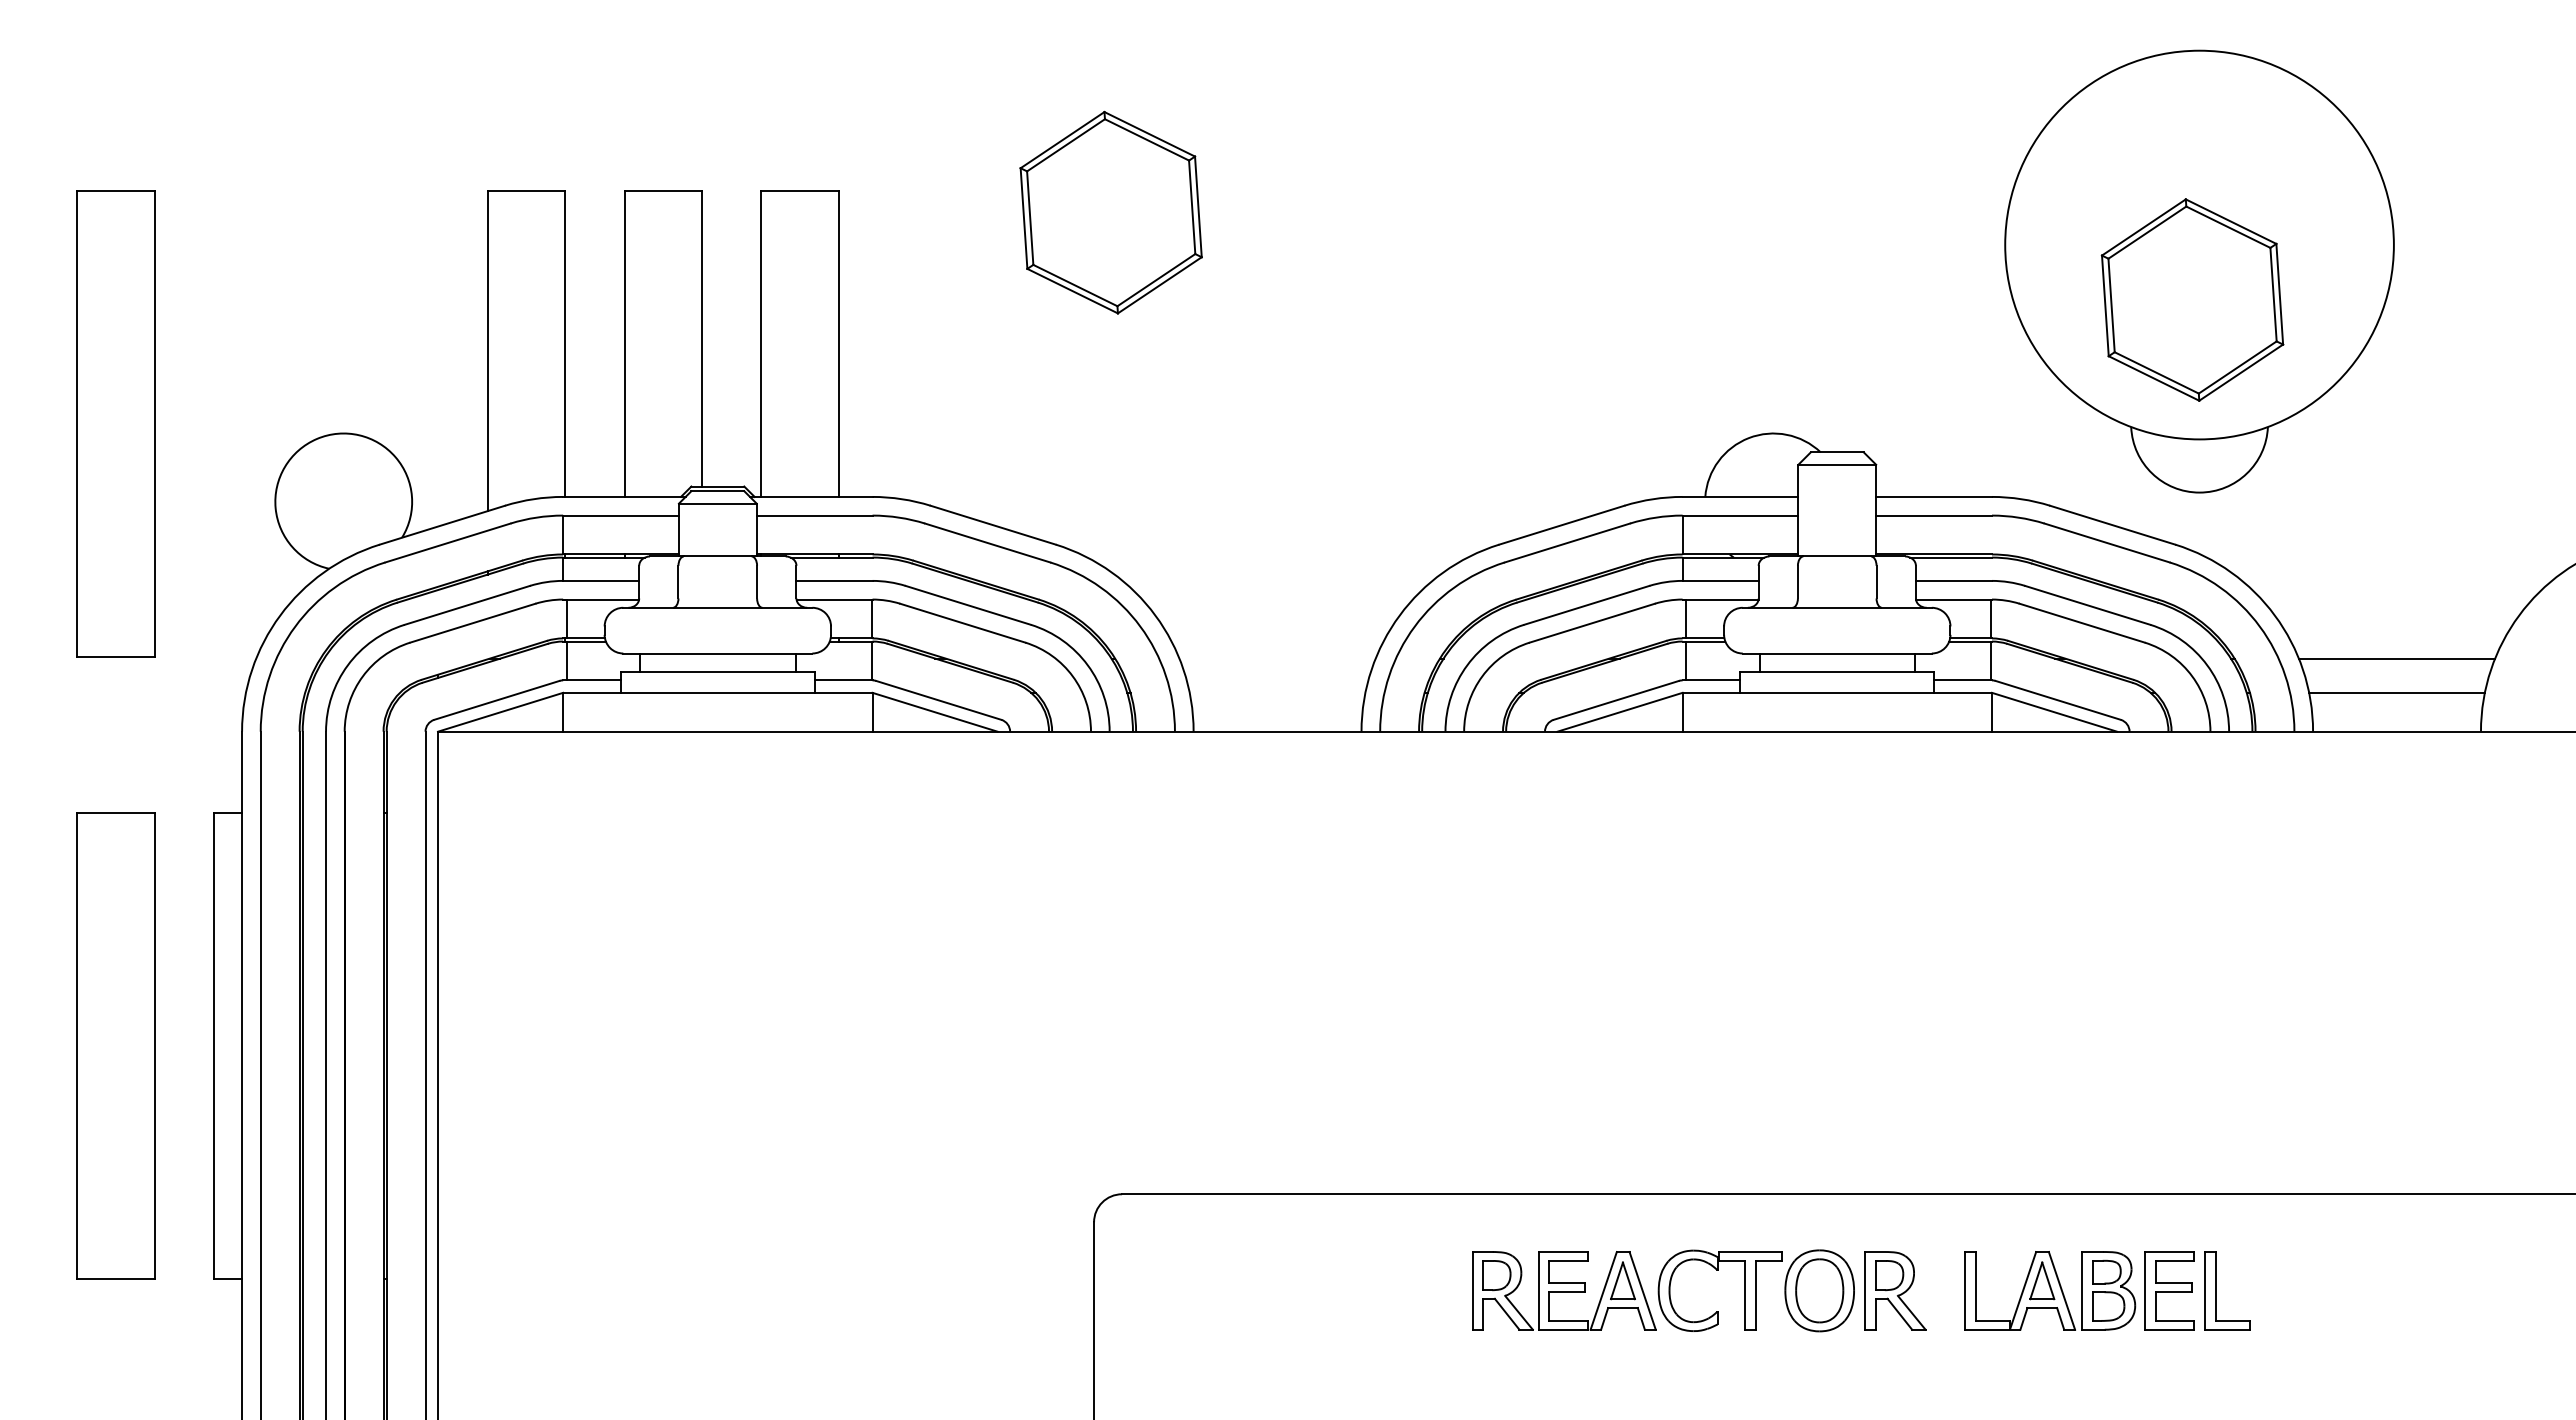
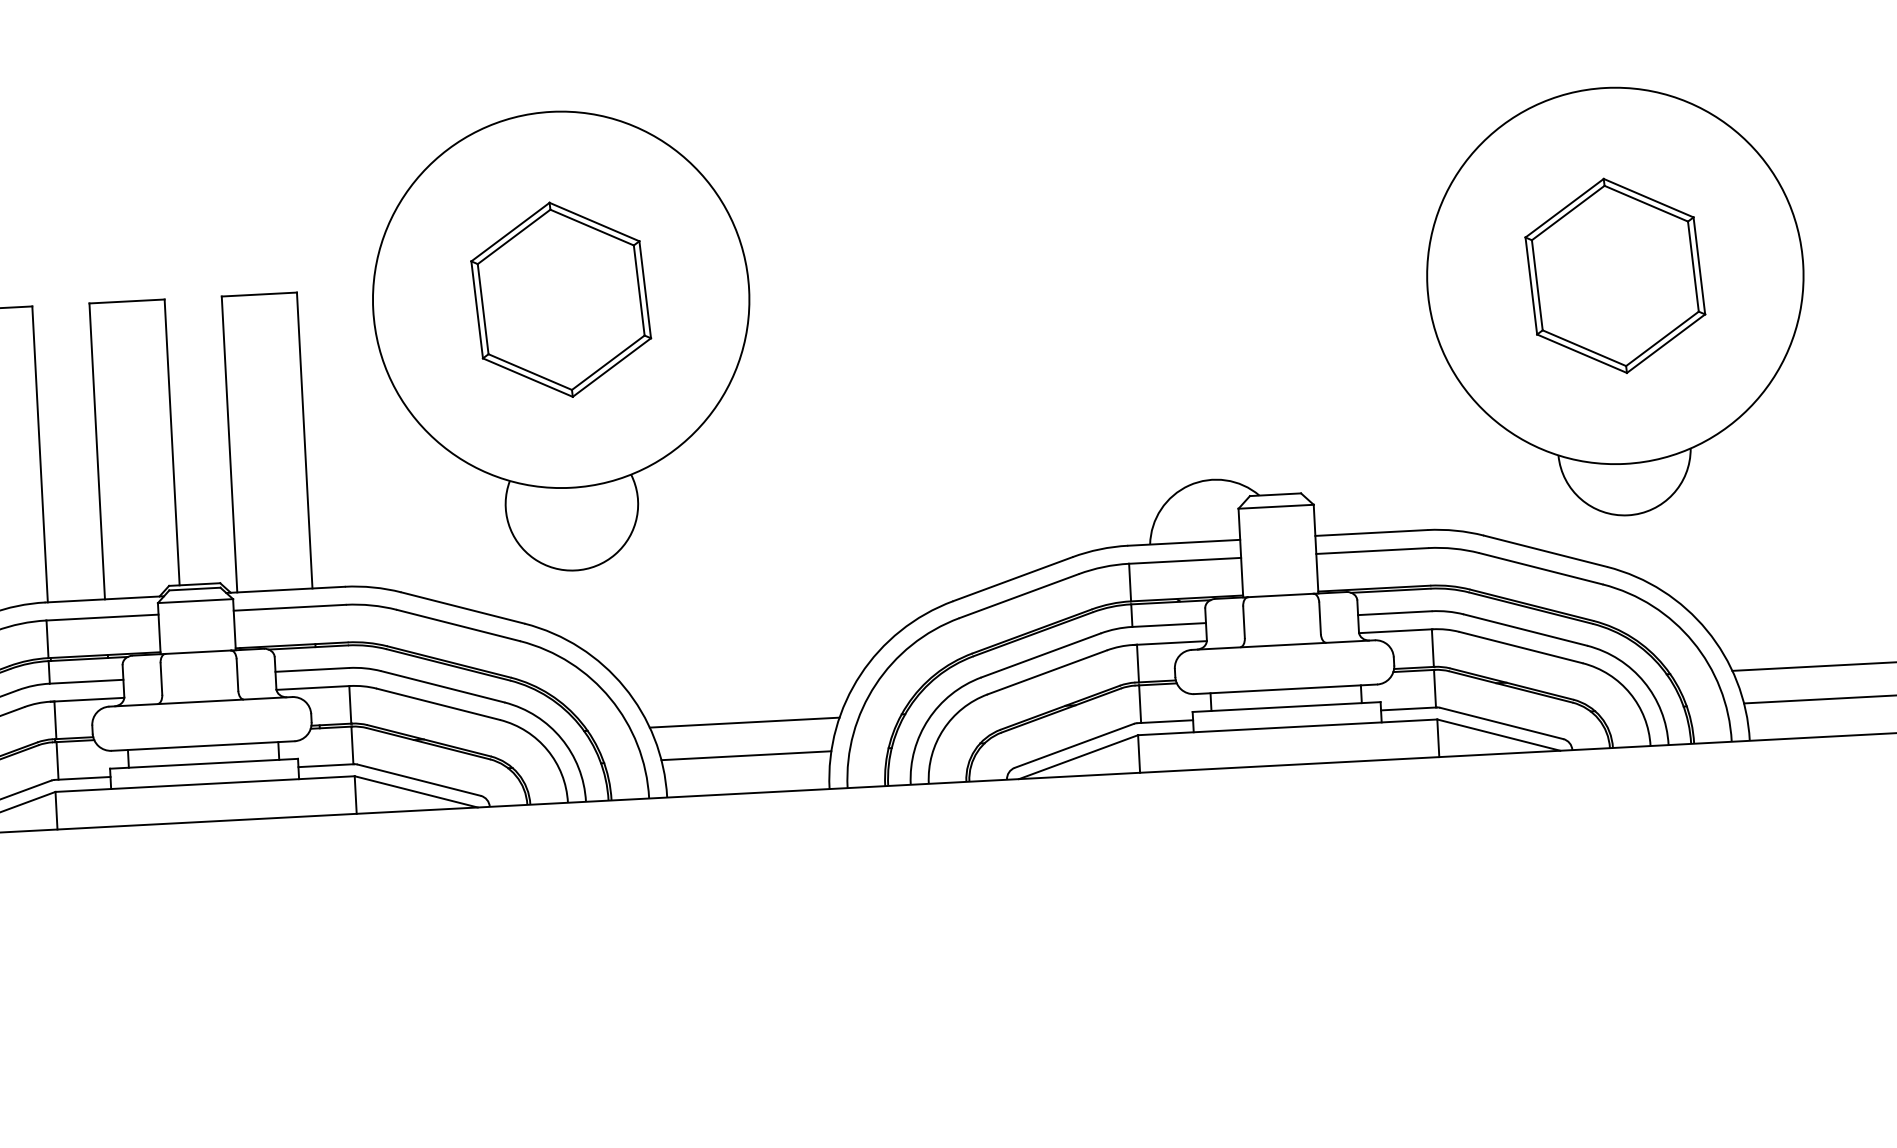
part: (1111, 255) -> (563, 341), added
part: (2192, 299) -> (1615, 275), moved
line: (1277, 658) -> (744, 722), added
line: (1277, 692) -> (746, 755), added

